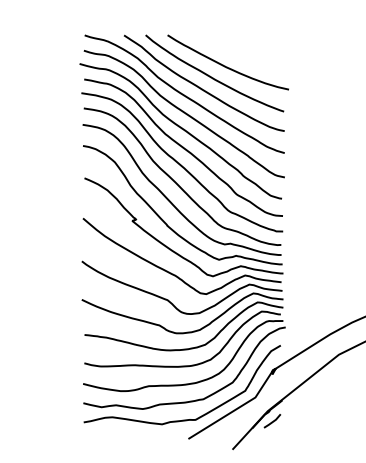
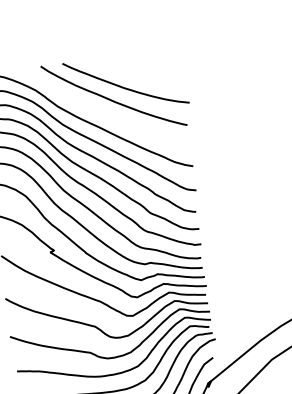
curve: (199, 86) -> (100, 110), removed

